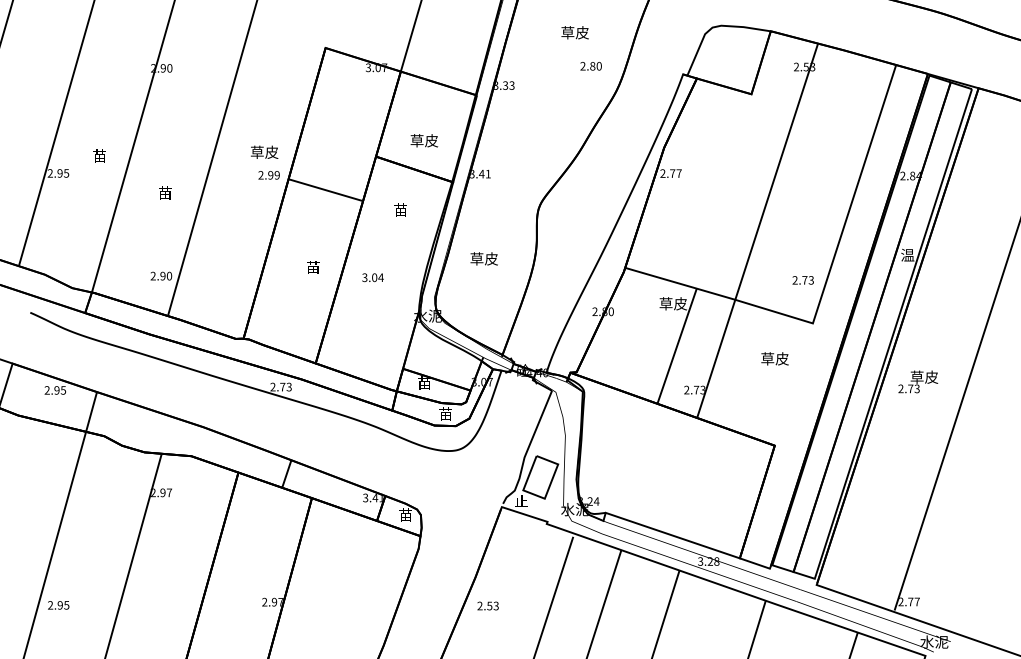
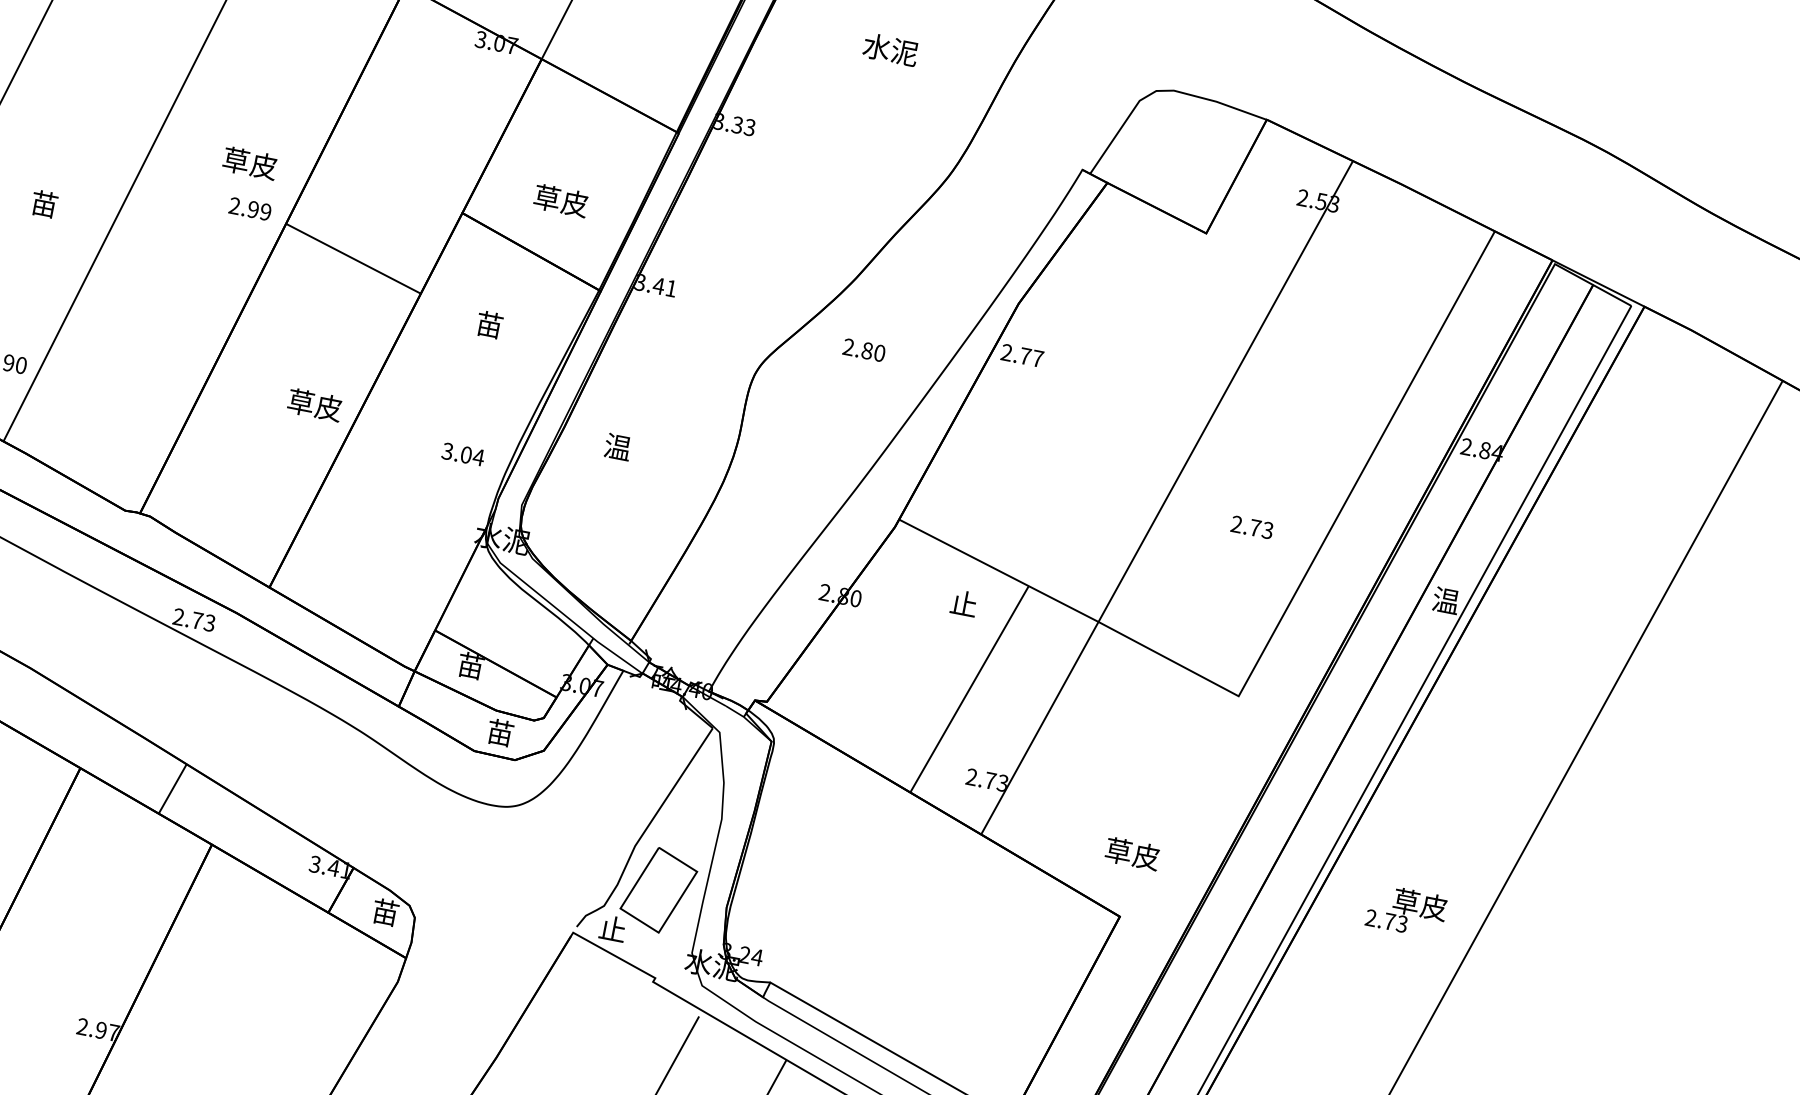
text: (574, 32) -> (889, 48), 草皮 -> 水泥
text: (590, 66) -> (862, 350), moved
text: (483, 258) -> (630, 448), 草皮 -> 温
text: (320, 266) -> (314, 403), 苗 -> 草皮
text: (372, 277) -> (462, 453), moved
text: (802, 280) -> (1250, 527), moved
text: (673, 303) -> (978, 605), 草皮 -> 止
text: (774, 358) -> (1131, 852), moved
text: (918, 381) -> (1407, 910), moved

